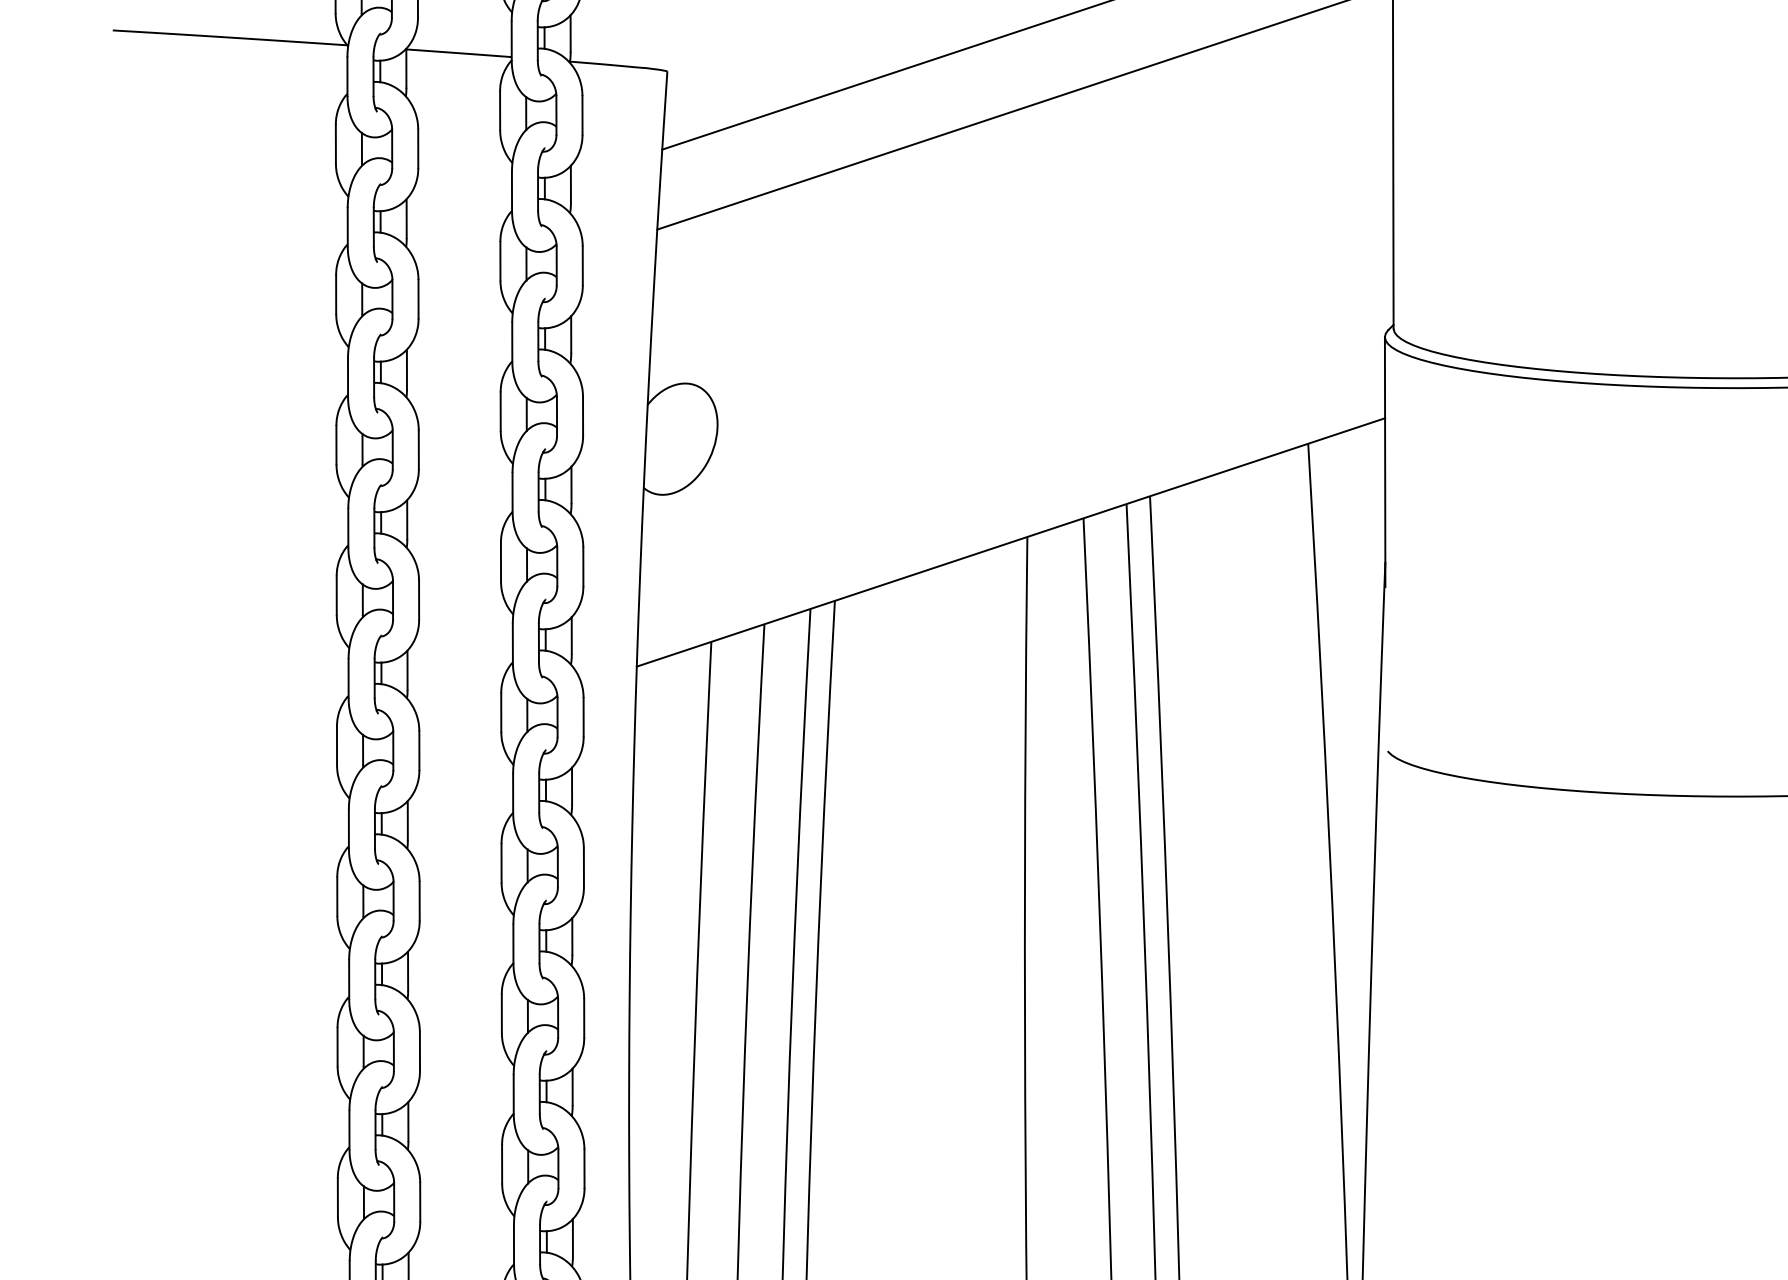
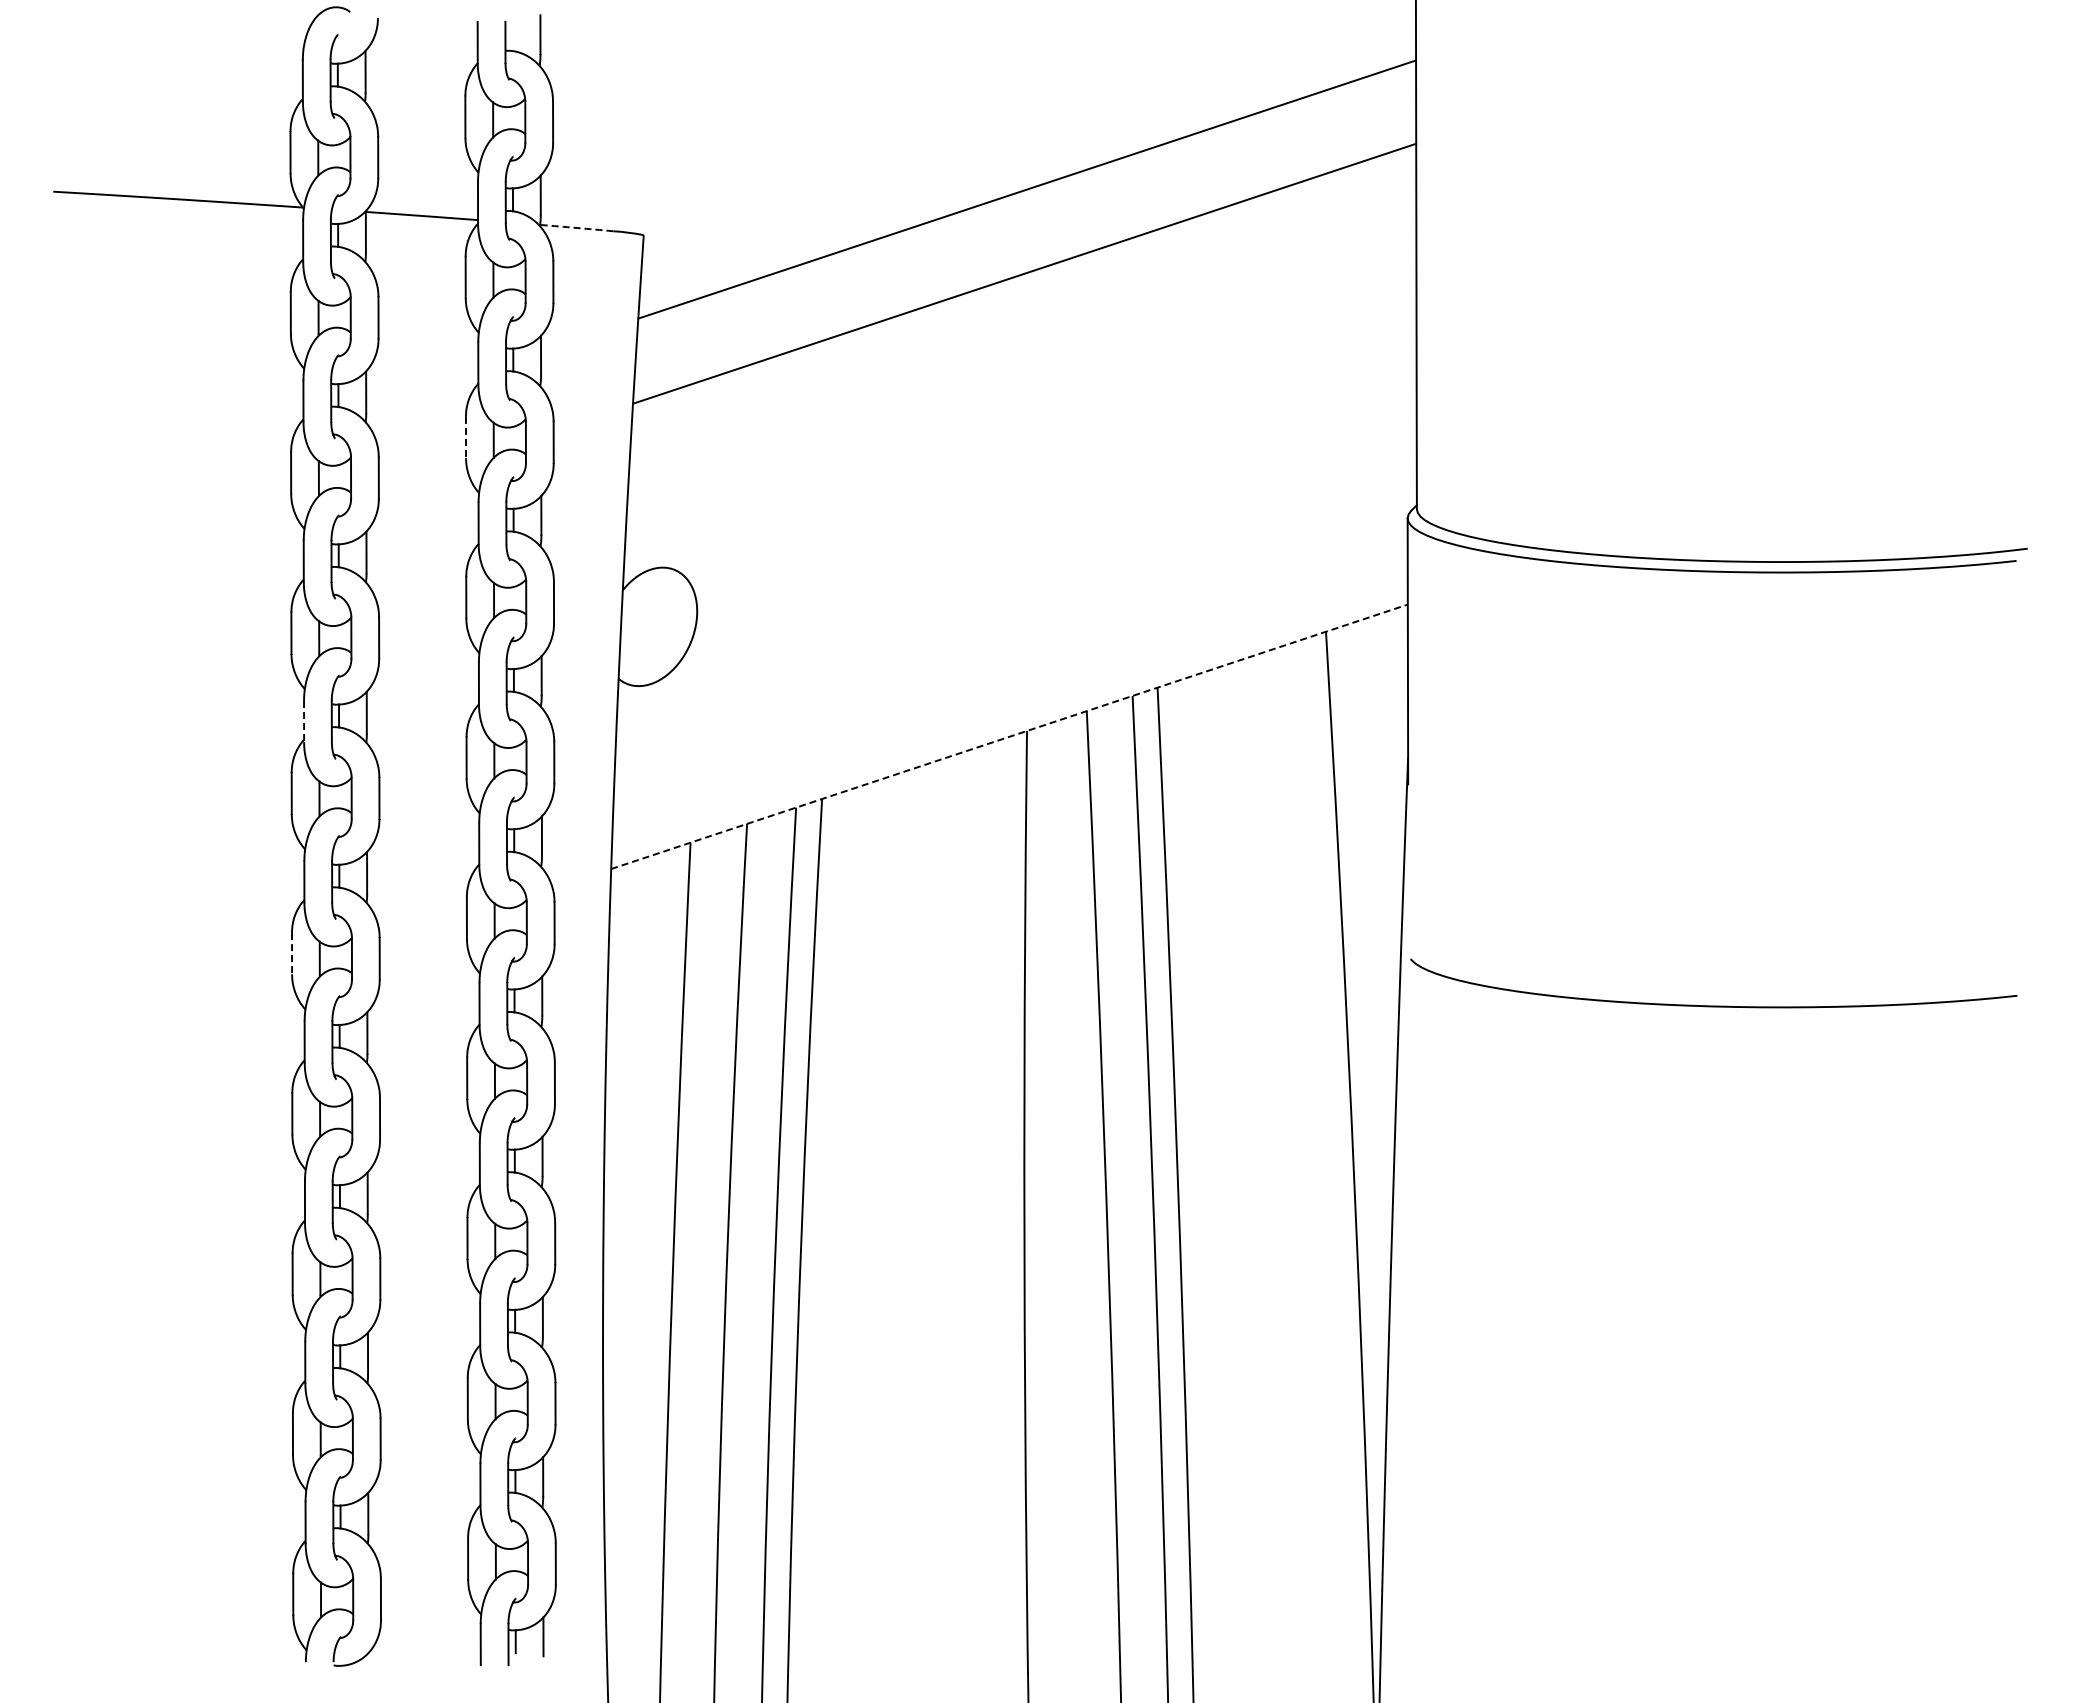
arc: (604, 64) -> (576, 227), solid -> dashed
line: (500, 261) -> (466, 437), solid -> dashed
line: (348, 528) -> (304, 721), solid -> dashed
line: (1010, 542) -> (1009, 736), solid -> dashed
line: (337, 745) -> (292, 953), solid -> dashed

